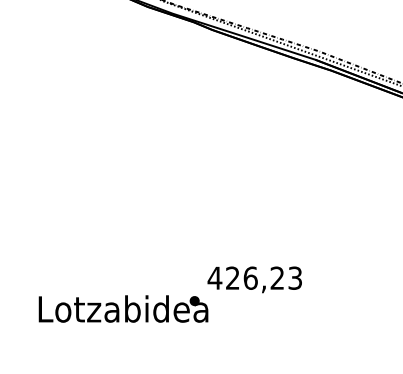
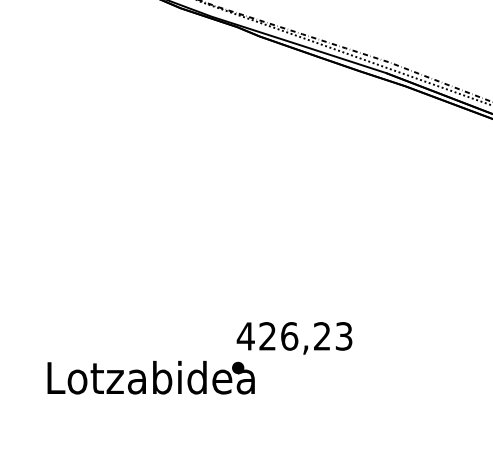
text: (254, 279) -> (294, 337), moved

